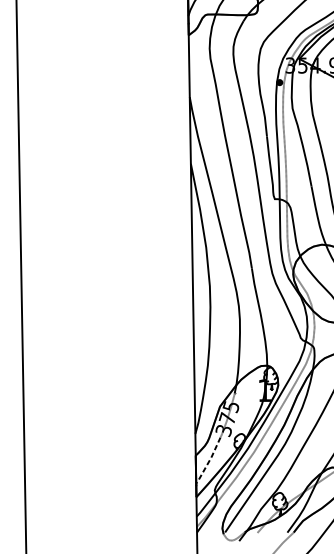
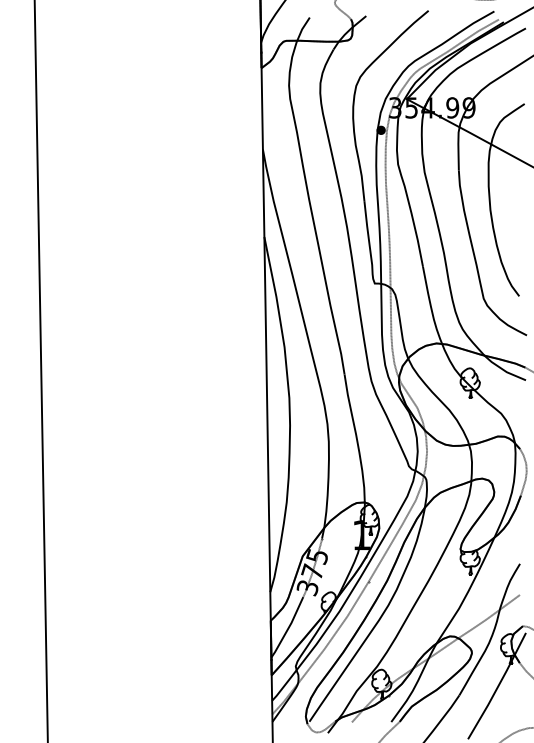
line: (209, 461) -> (288, 628), dashed -> solid

